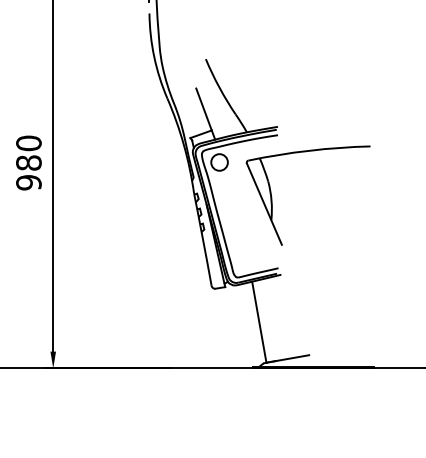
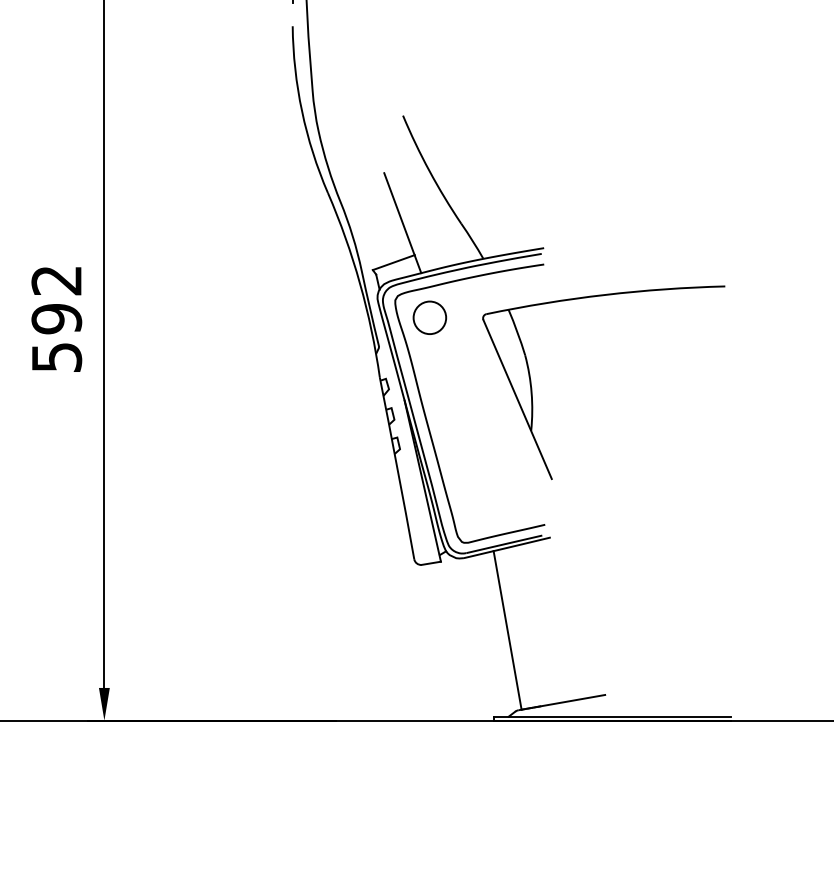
text: (28, 162) -> (55, 317), 980 -> 592

